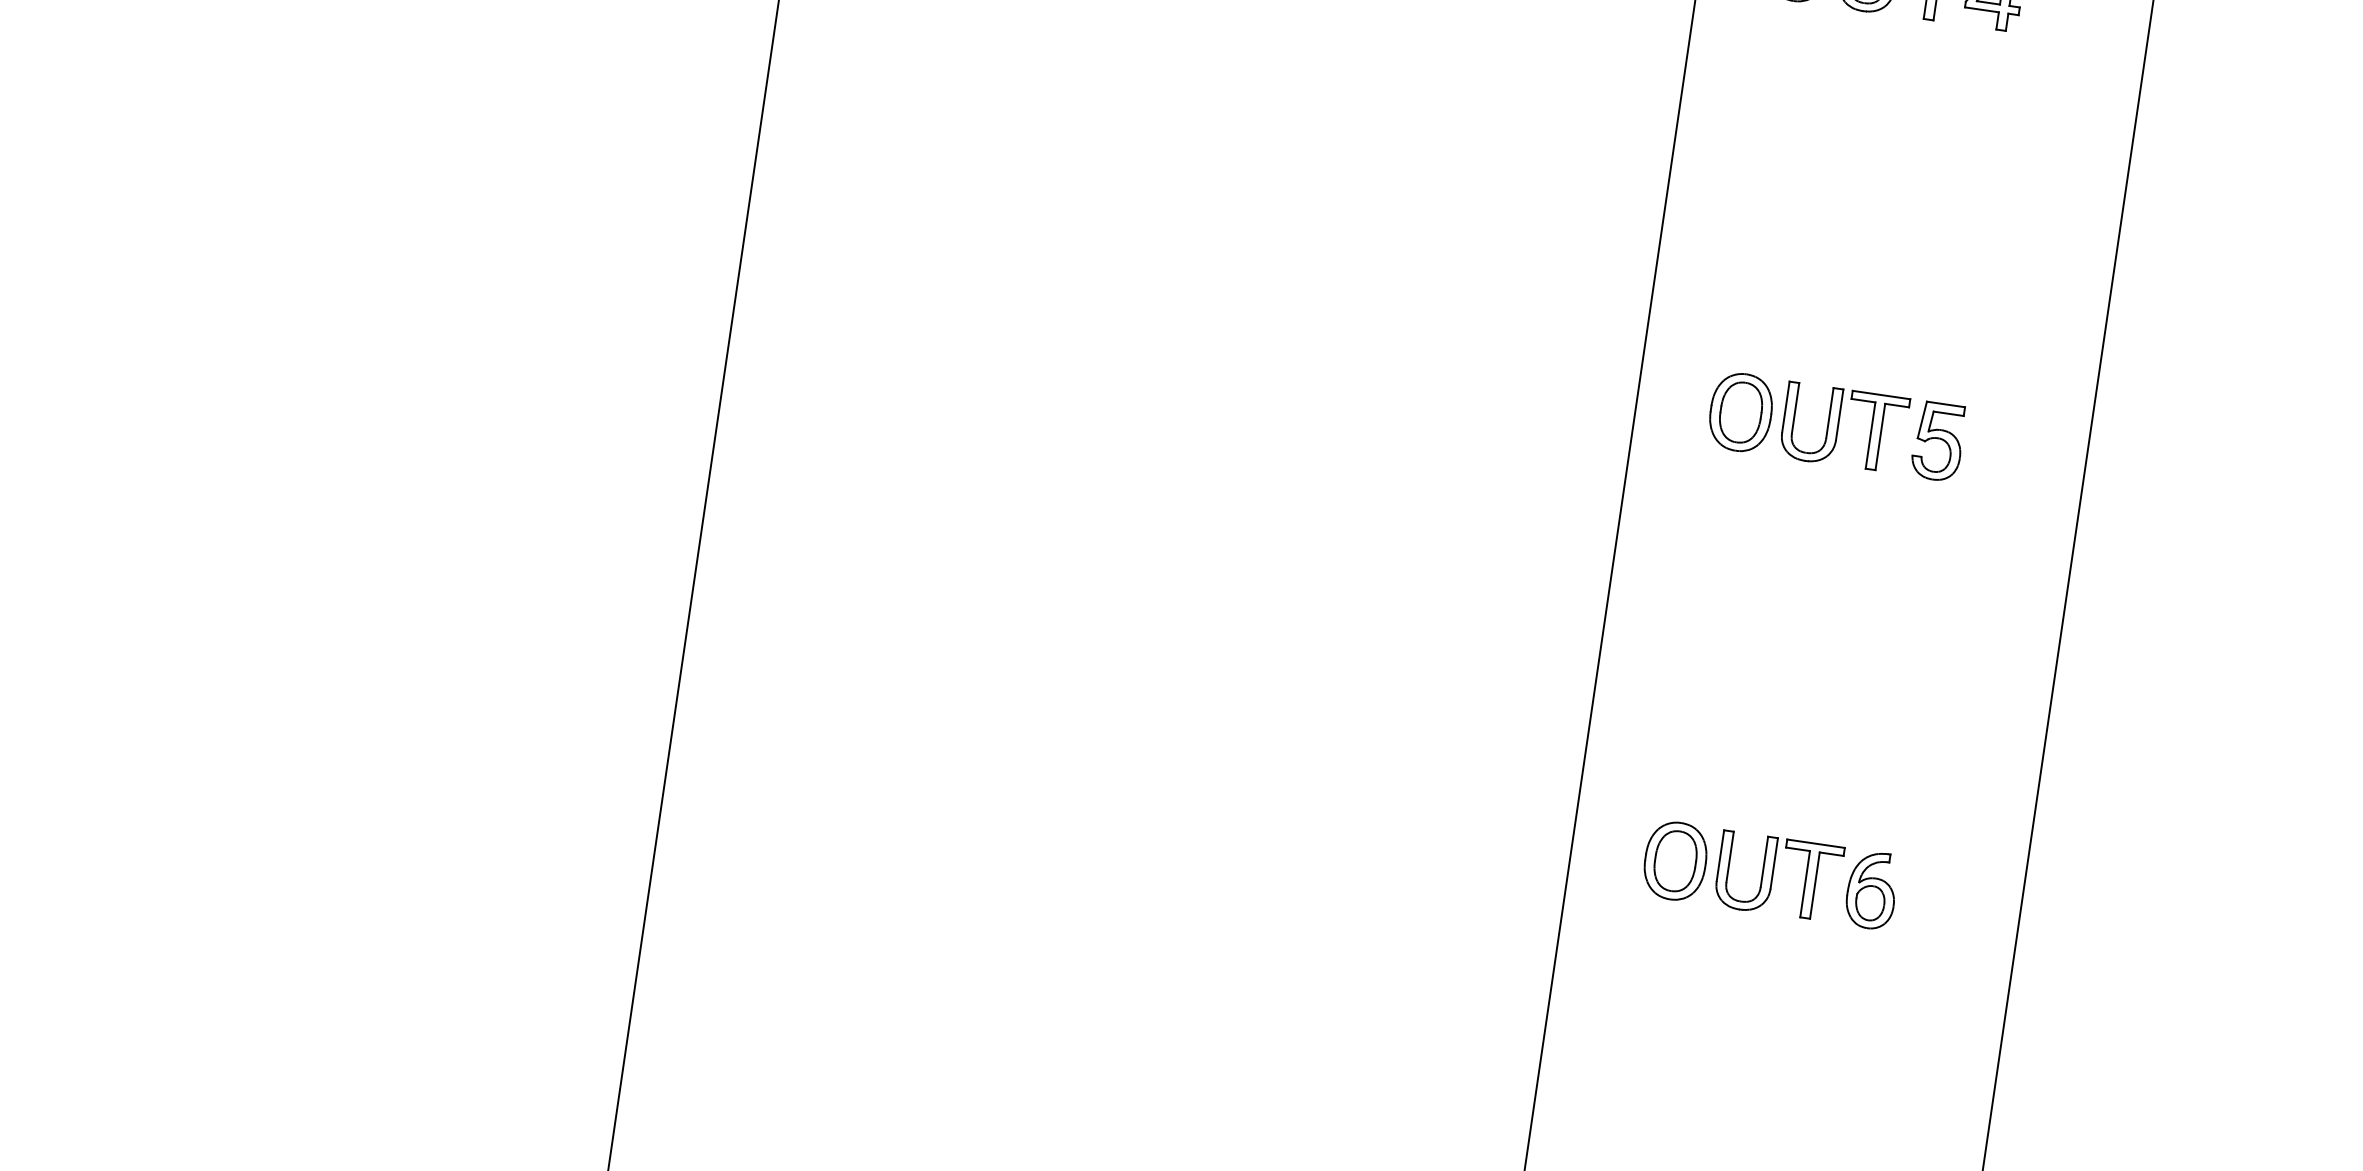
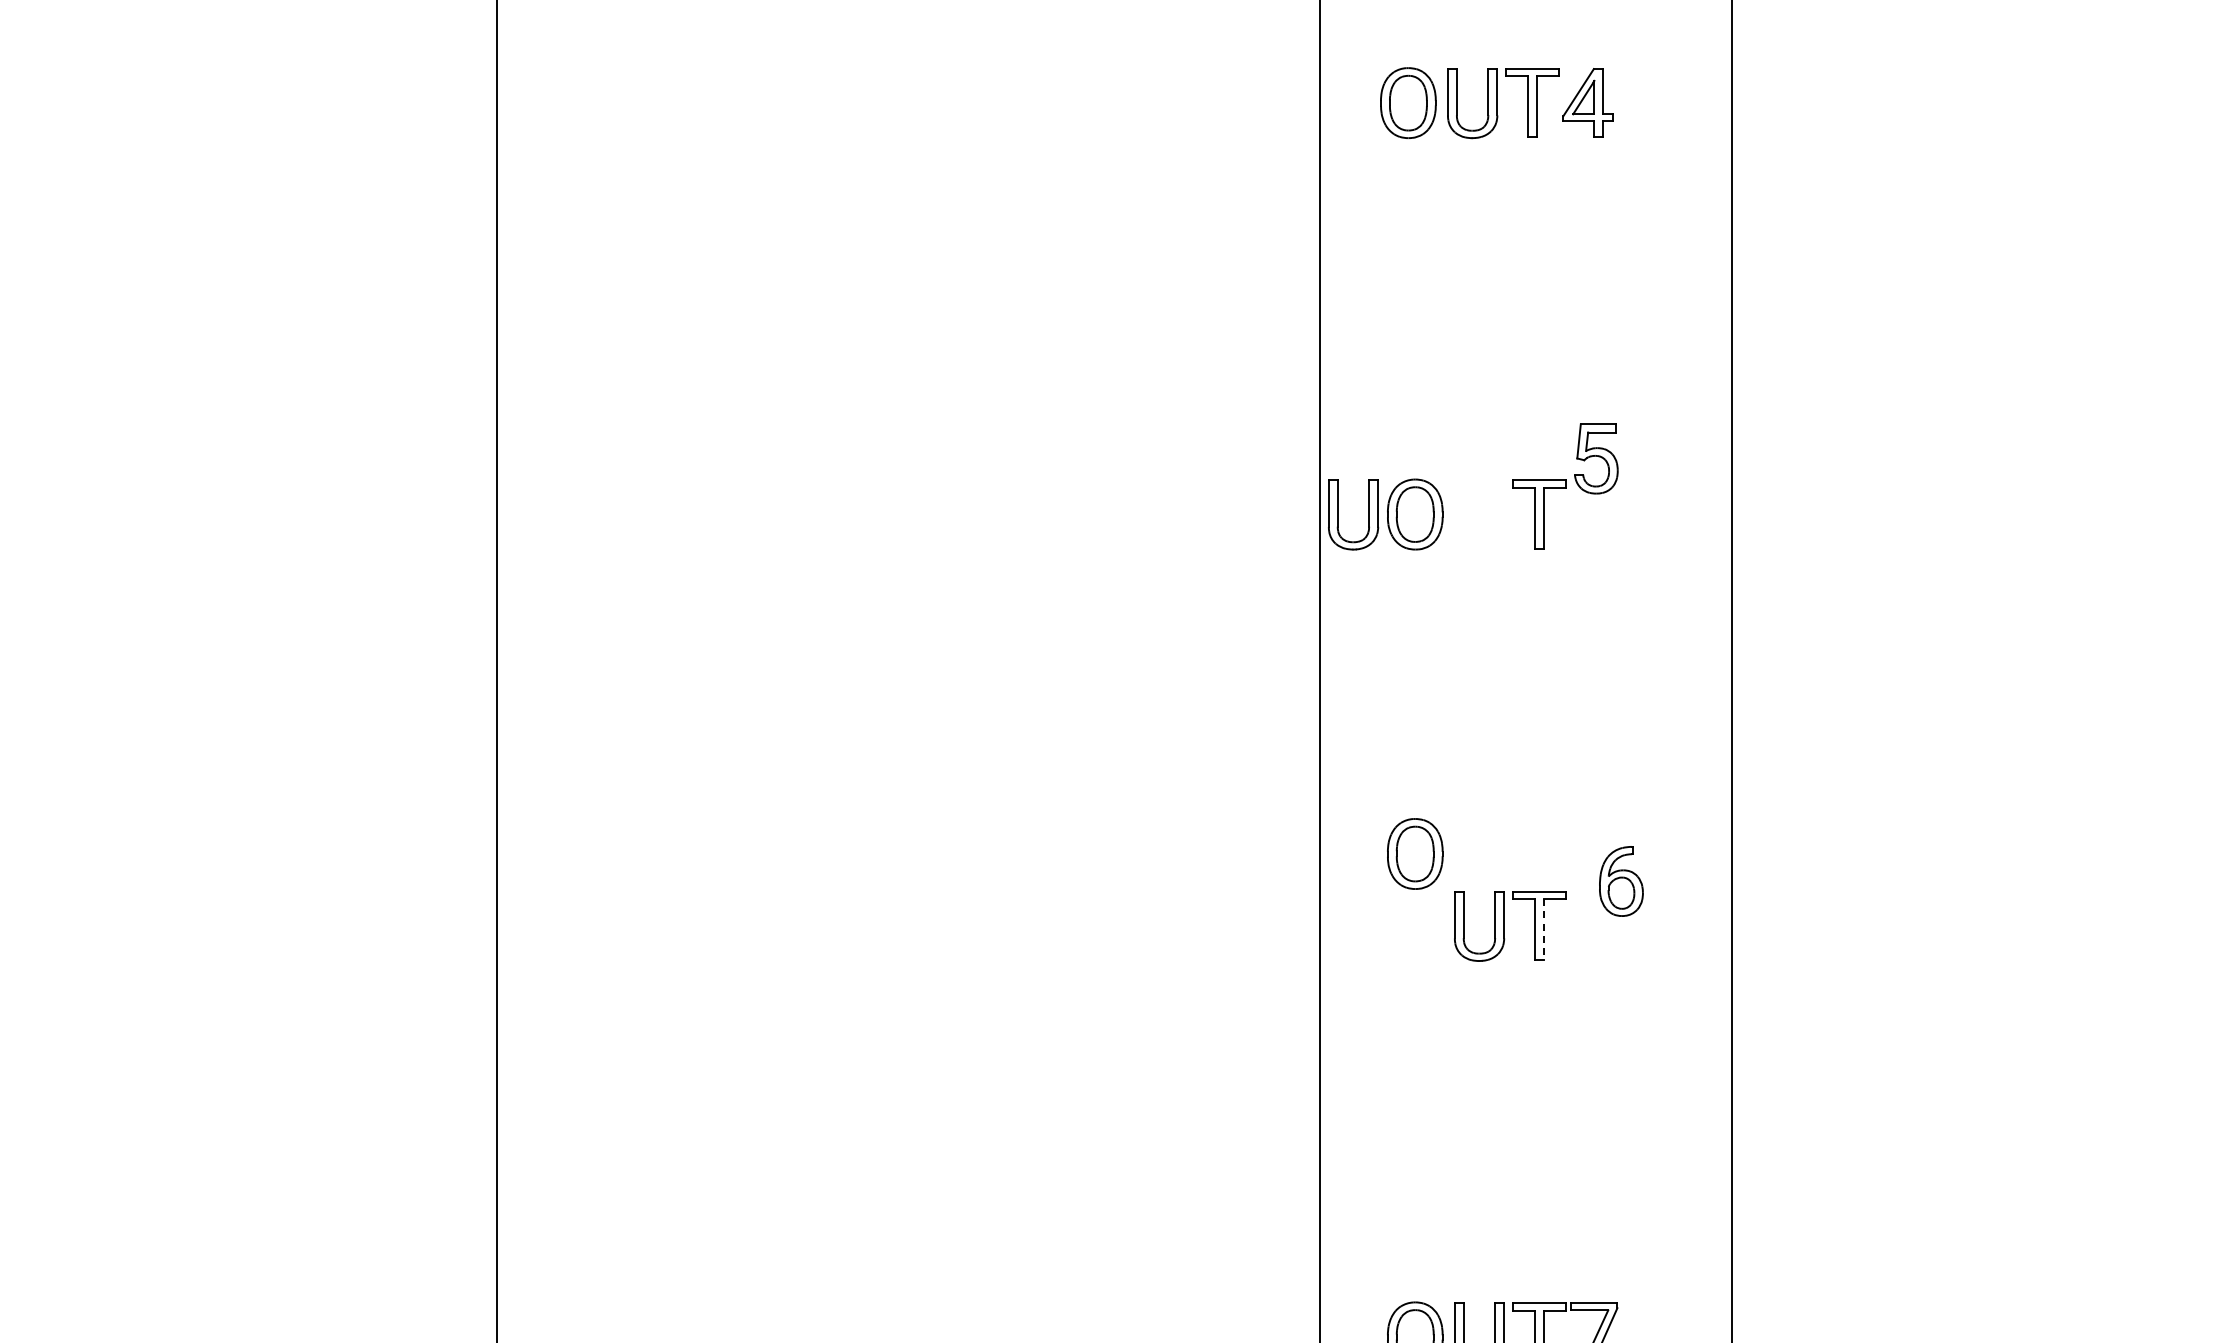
part: (1794, 420) -> (1338, 514), moved
part: (1938, 441) -> (1596, 458), moved
part: (1675, 860) -> (1415, 853), moved
line: (1814, 886) -> (1543, 930), solid -> dashed
part: (1872, 890) -> (1621, 881), moved

